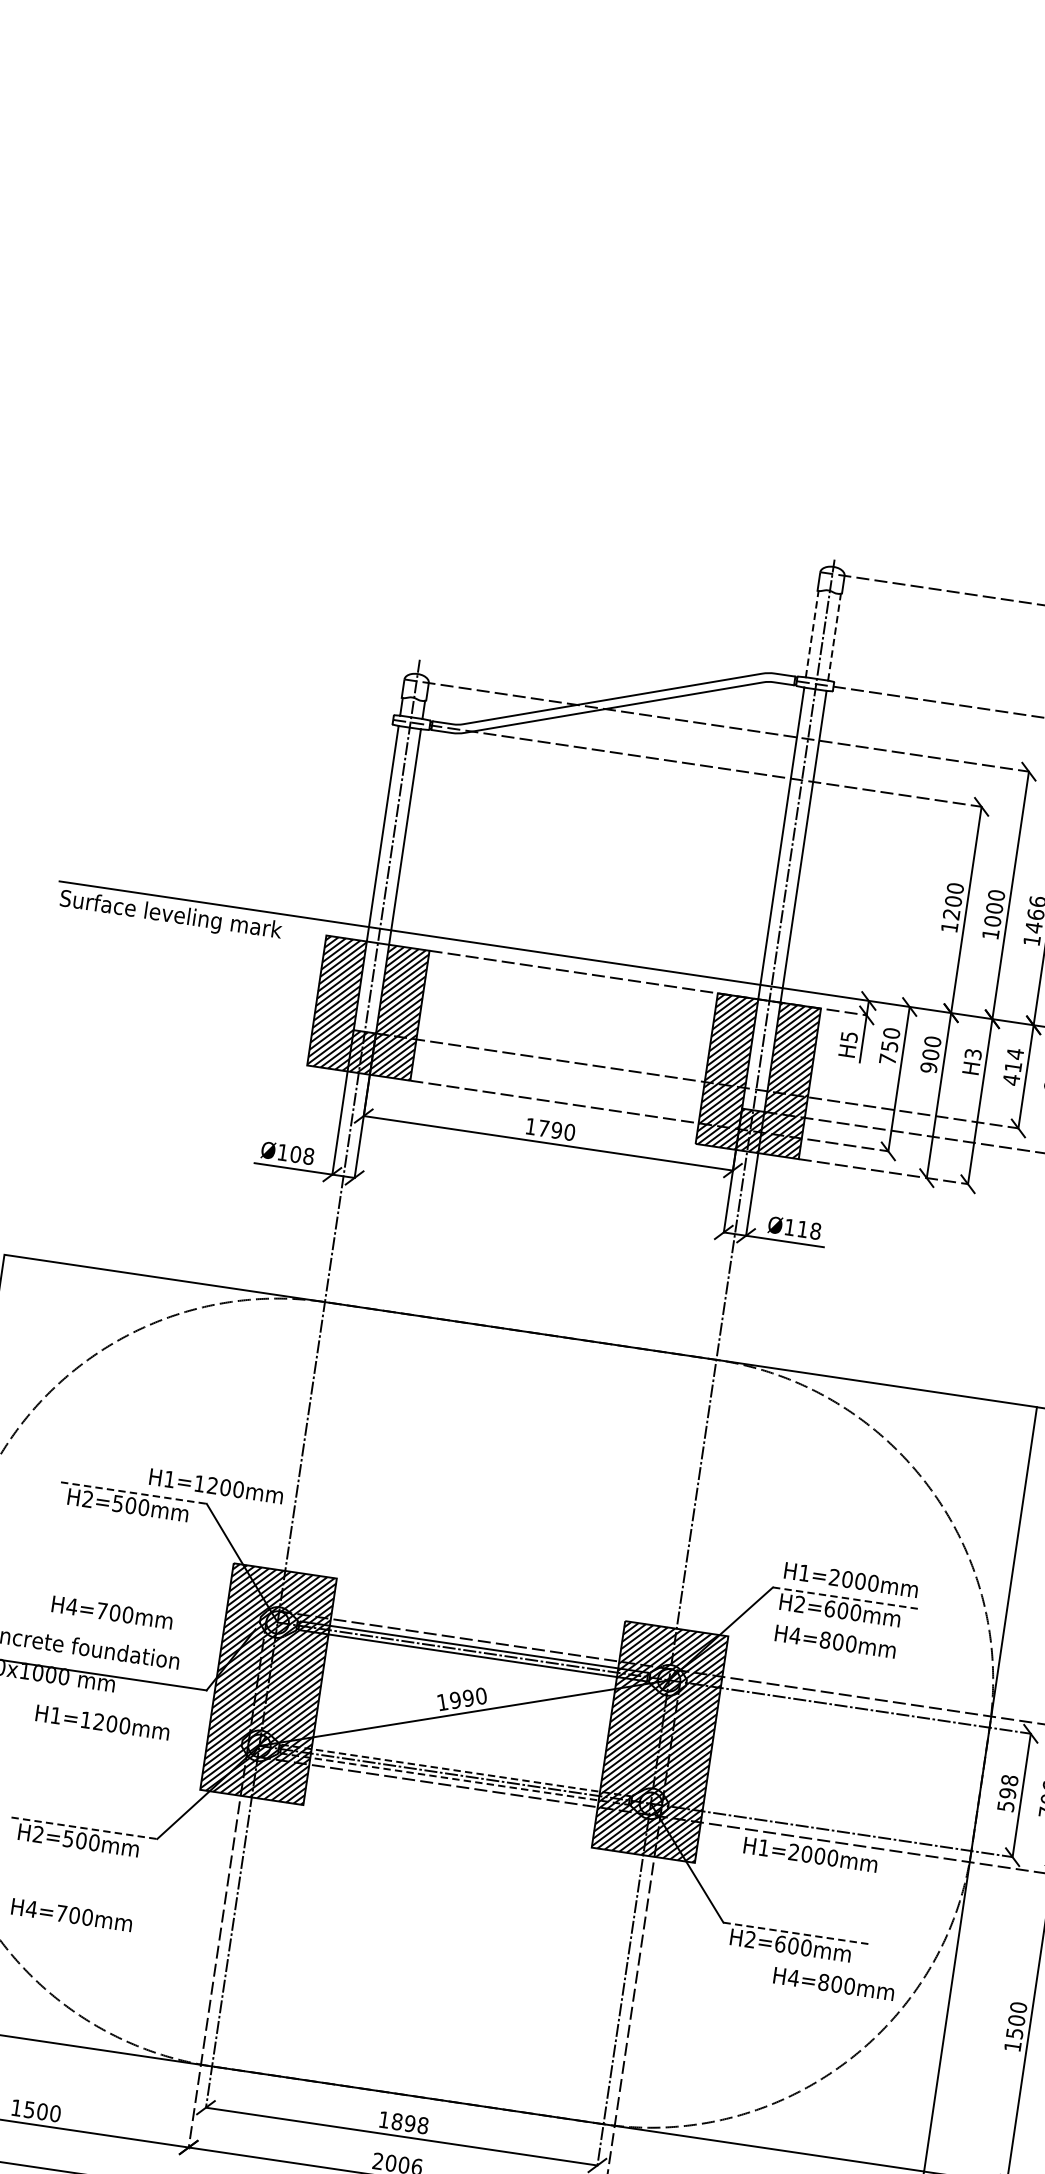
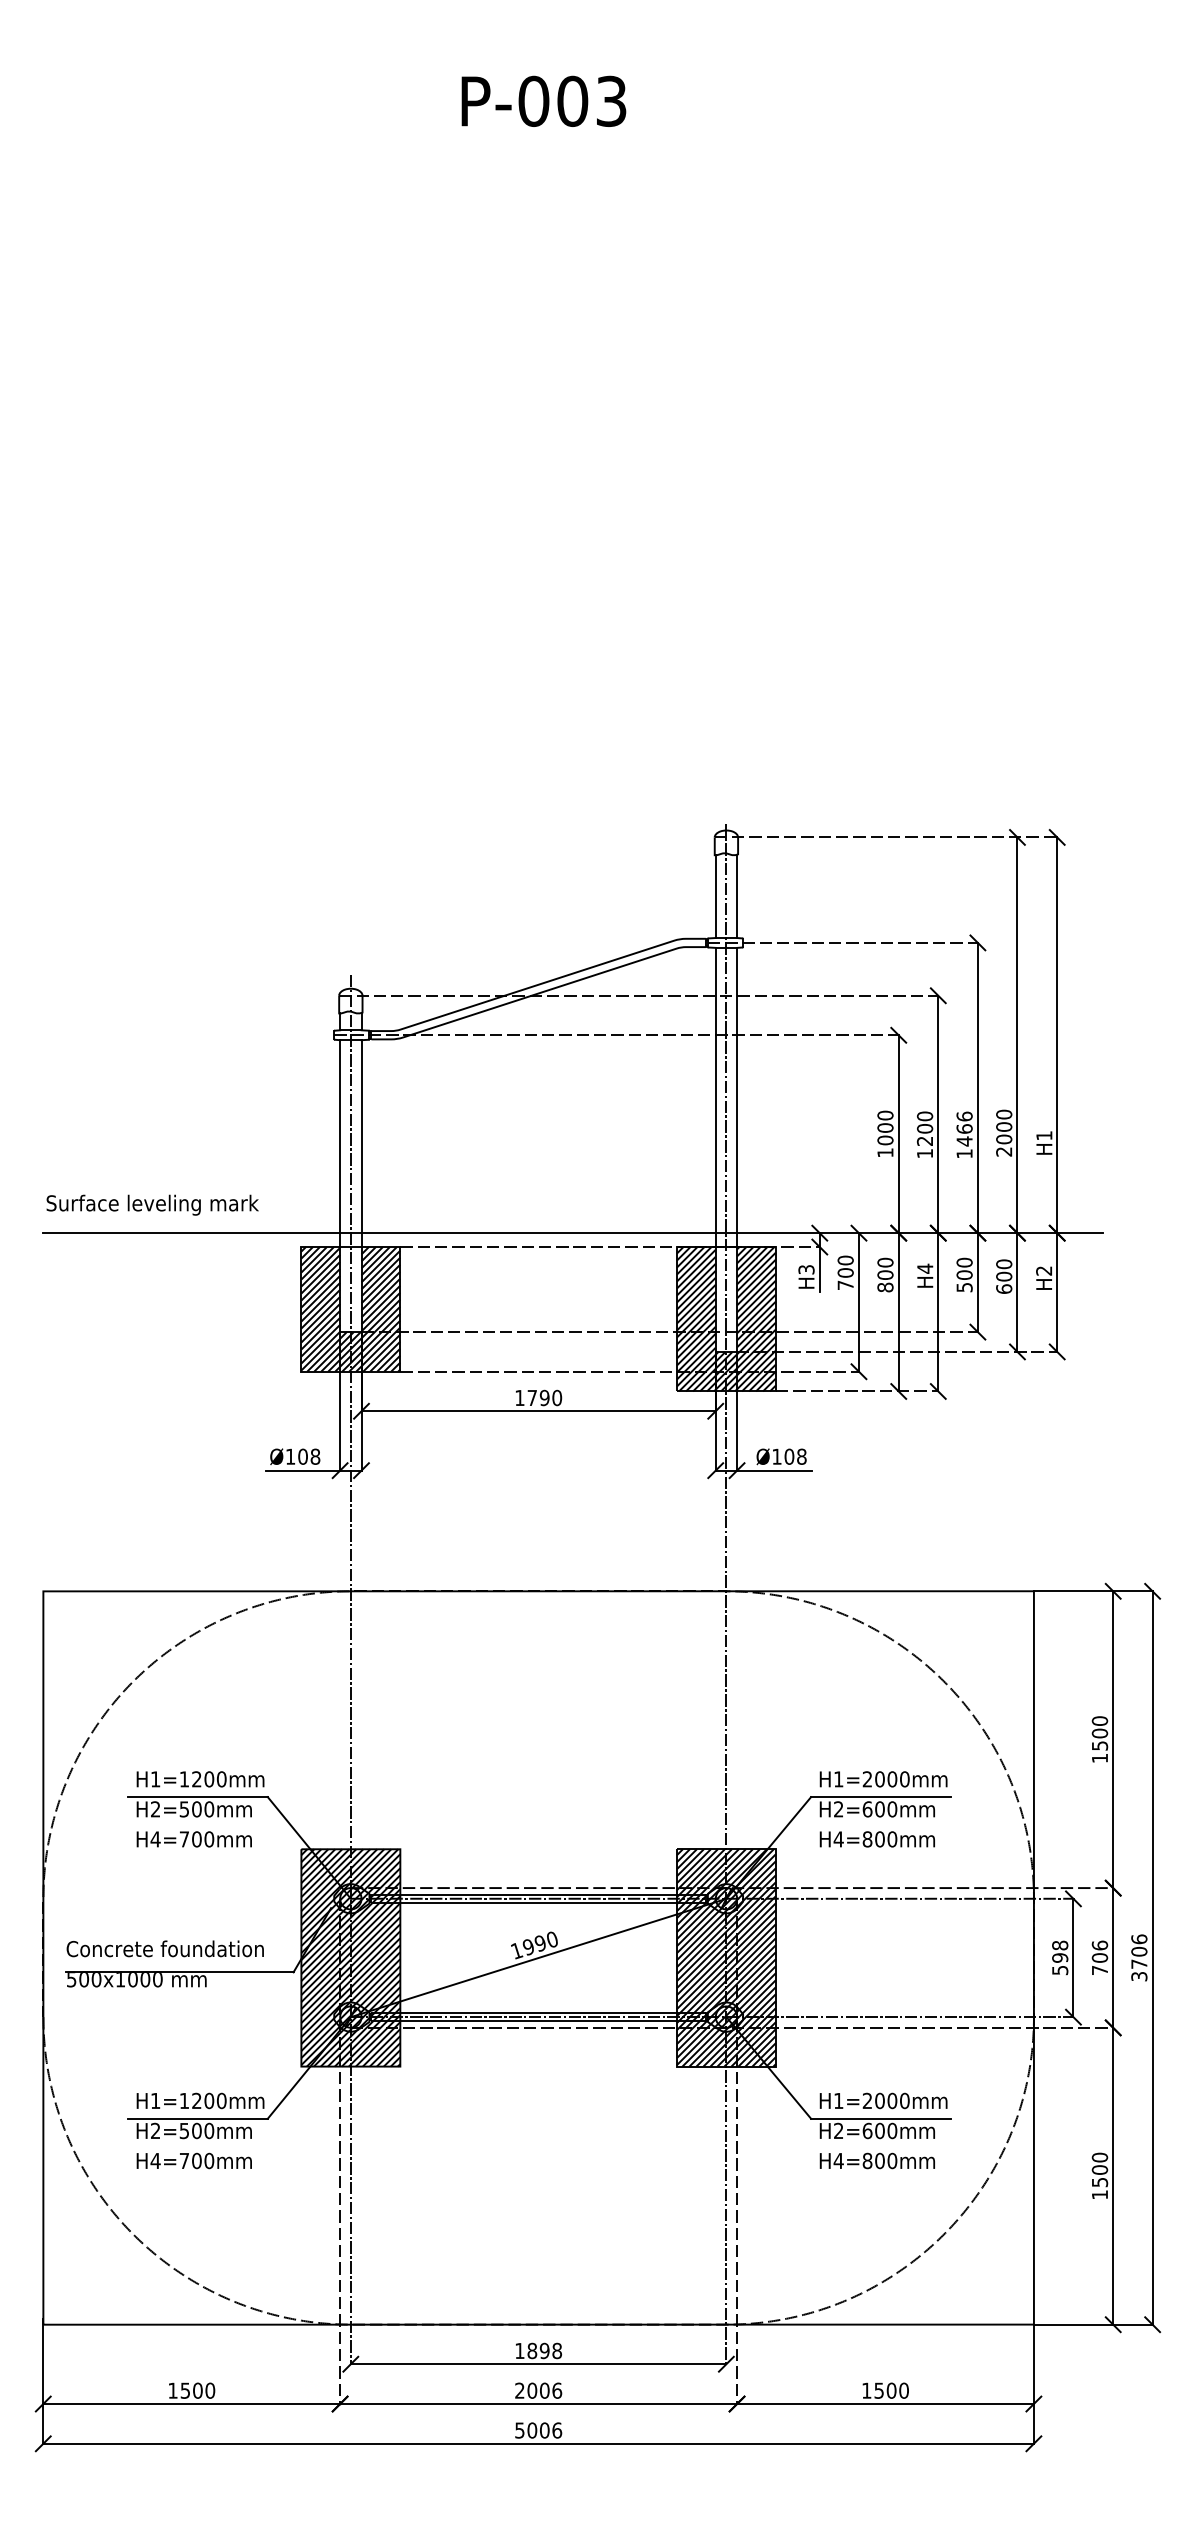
line: (811, 633) -> (715, 896), dashed -> solid
line: (834, 637) -> (737, 896), dashed -> solid
text: (951, 914) -> (885, 1140), 1200 -> 1000
text: (170, 915) -> (152, 1204), moved
text: (993, 921) -> (925, 1141), 1000 -> 1200
text: (848, 1036) -> (805, 1269), H5 -> H3
text: (889, 1045) -> (845, 1272), 750 -> 700
text: (973, 1054) -> (925, 1268), H3 -> H4
text: (1013, 1066) -> (964, 1274), 414 -> 500
text: (928, 1067) -> (885, 1287), 900 -> 800
text: (802, 1229) -> (789, 1456), Ø118 -> Ø108
text: (216, 1486) -> (200, 1779), moved
line: (133, 1493) -> (197, 1797), dashed -> solid
line: (845, 1598) -> (880, 1797), dashed -> solid
text: (111, 1612) -> (193, 1839), moved
text: (102, 1722) -> (200, 2100), moved
line: (456, 1770) -> (539, 2012), dashed -> solid
line: (455, 1779) -> (539, 2021), dashed -> solid
line: (83, 1827) -> (197, 2118), dashed -> solid
text: (810, 1854) -> (883, 2100), moved
text: (71, 1914) -> (193, 2160), moved
line: (795, 1933) -> (880, 2118), dashed -> solid
text: (833, 1983) -> (876, 2160), moved

